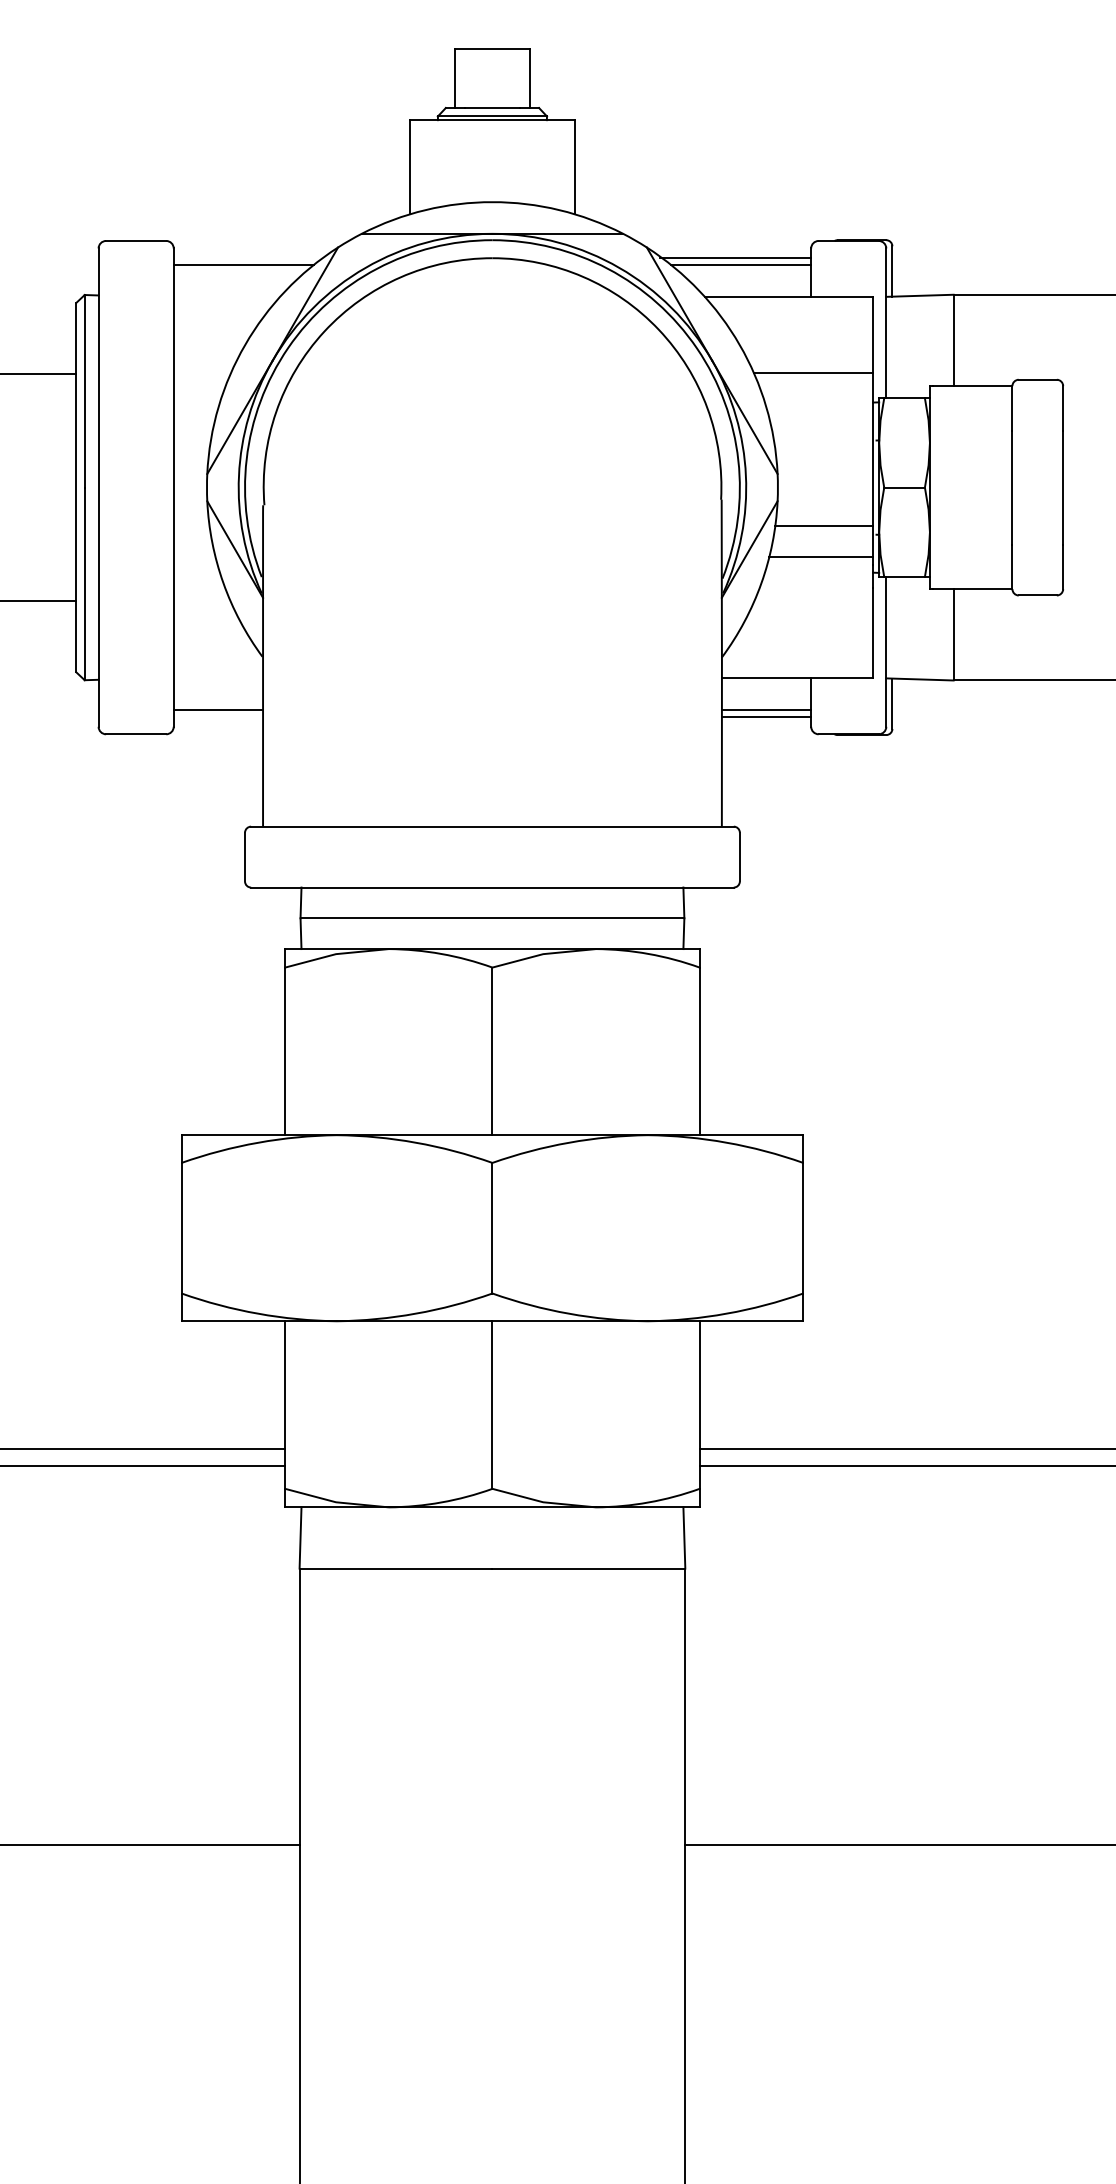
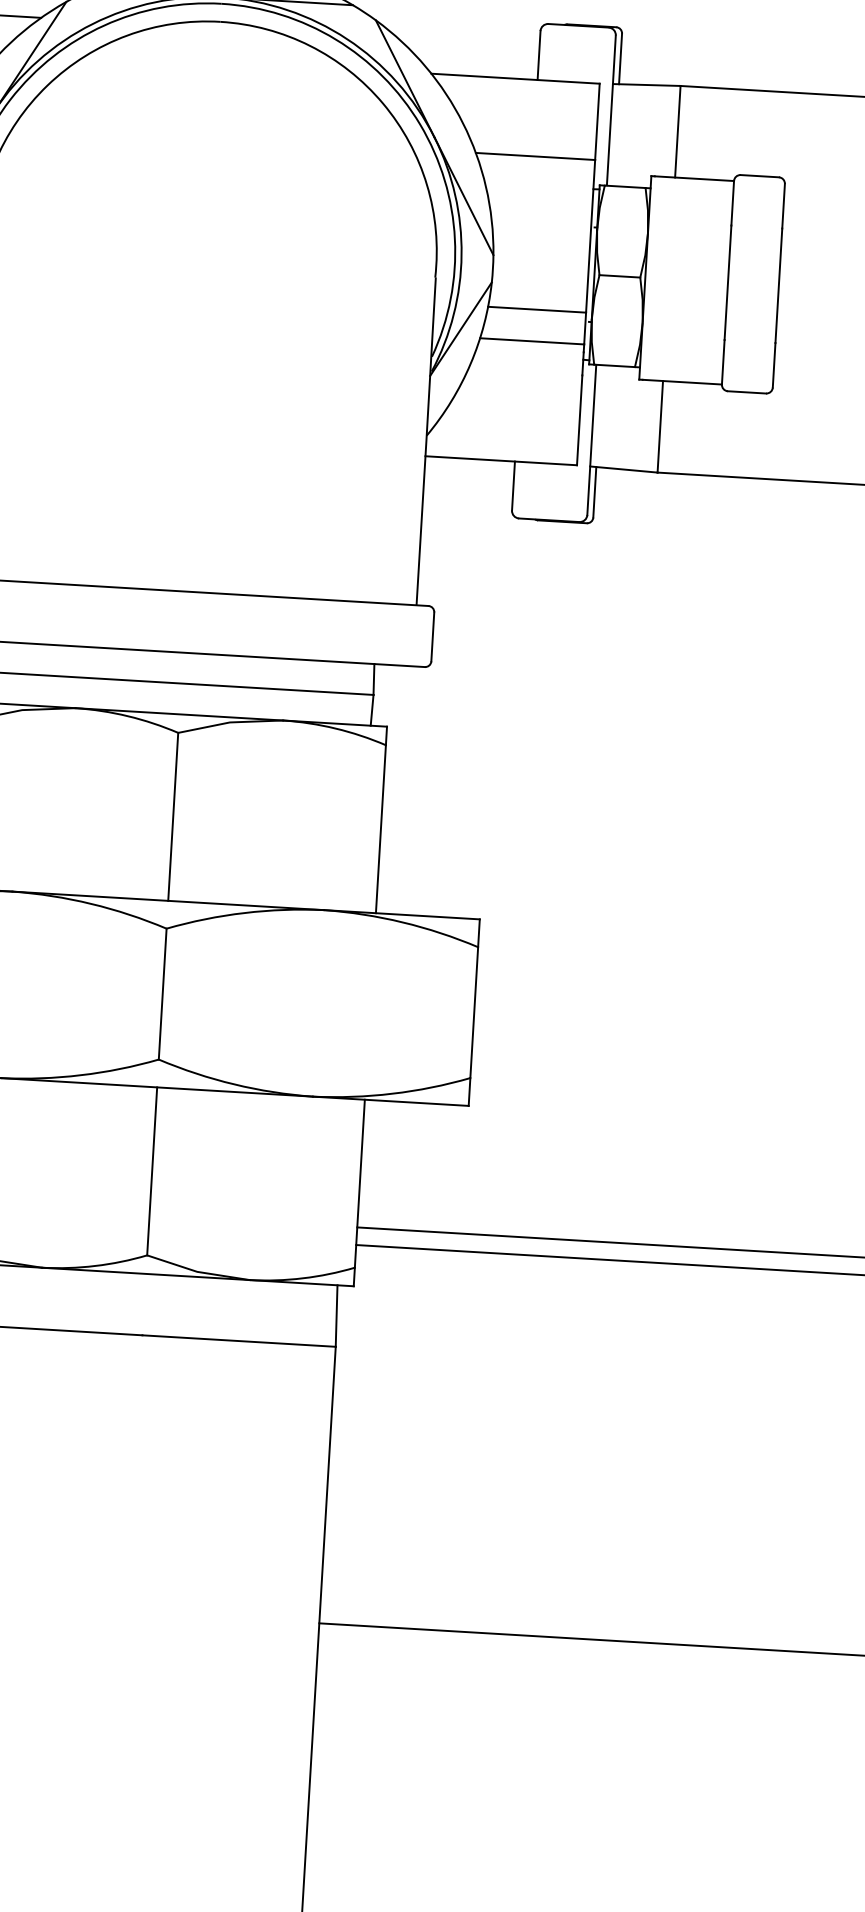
line: (735, 258) -> (464, 36), removed
line: (740, 264) -> (468, 42), removed
line: (766, 710) -> (468, 491), removed
line: (766, 717) -> (467, 498), removed

